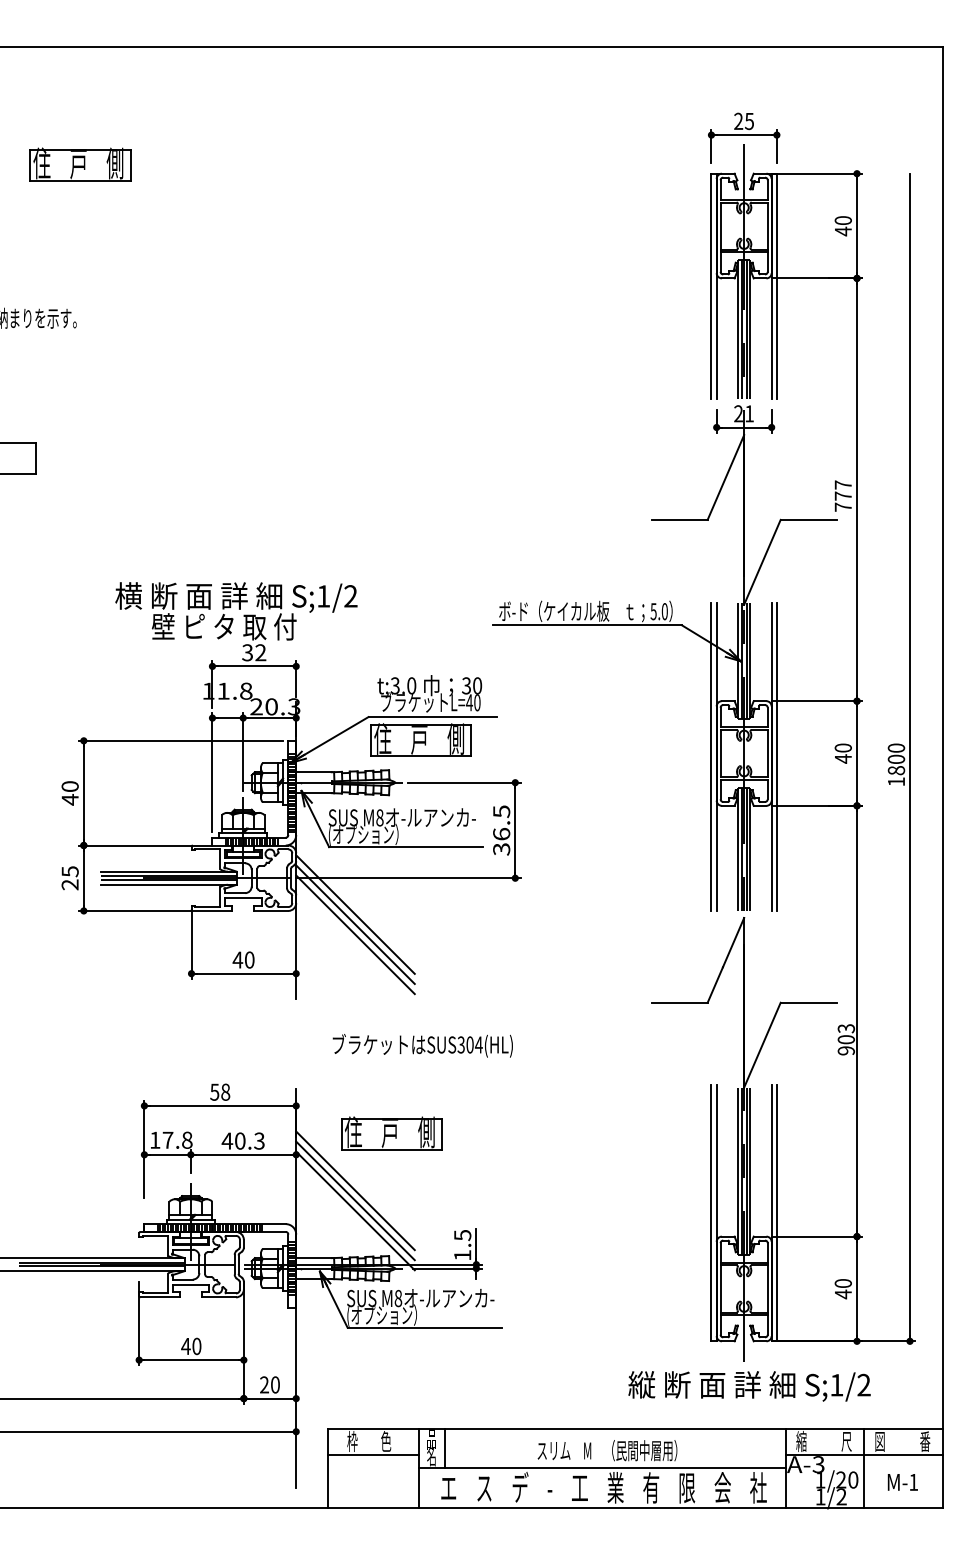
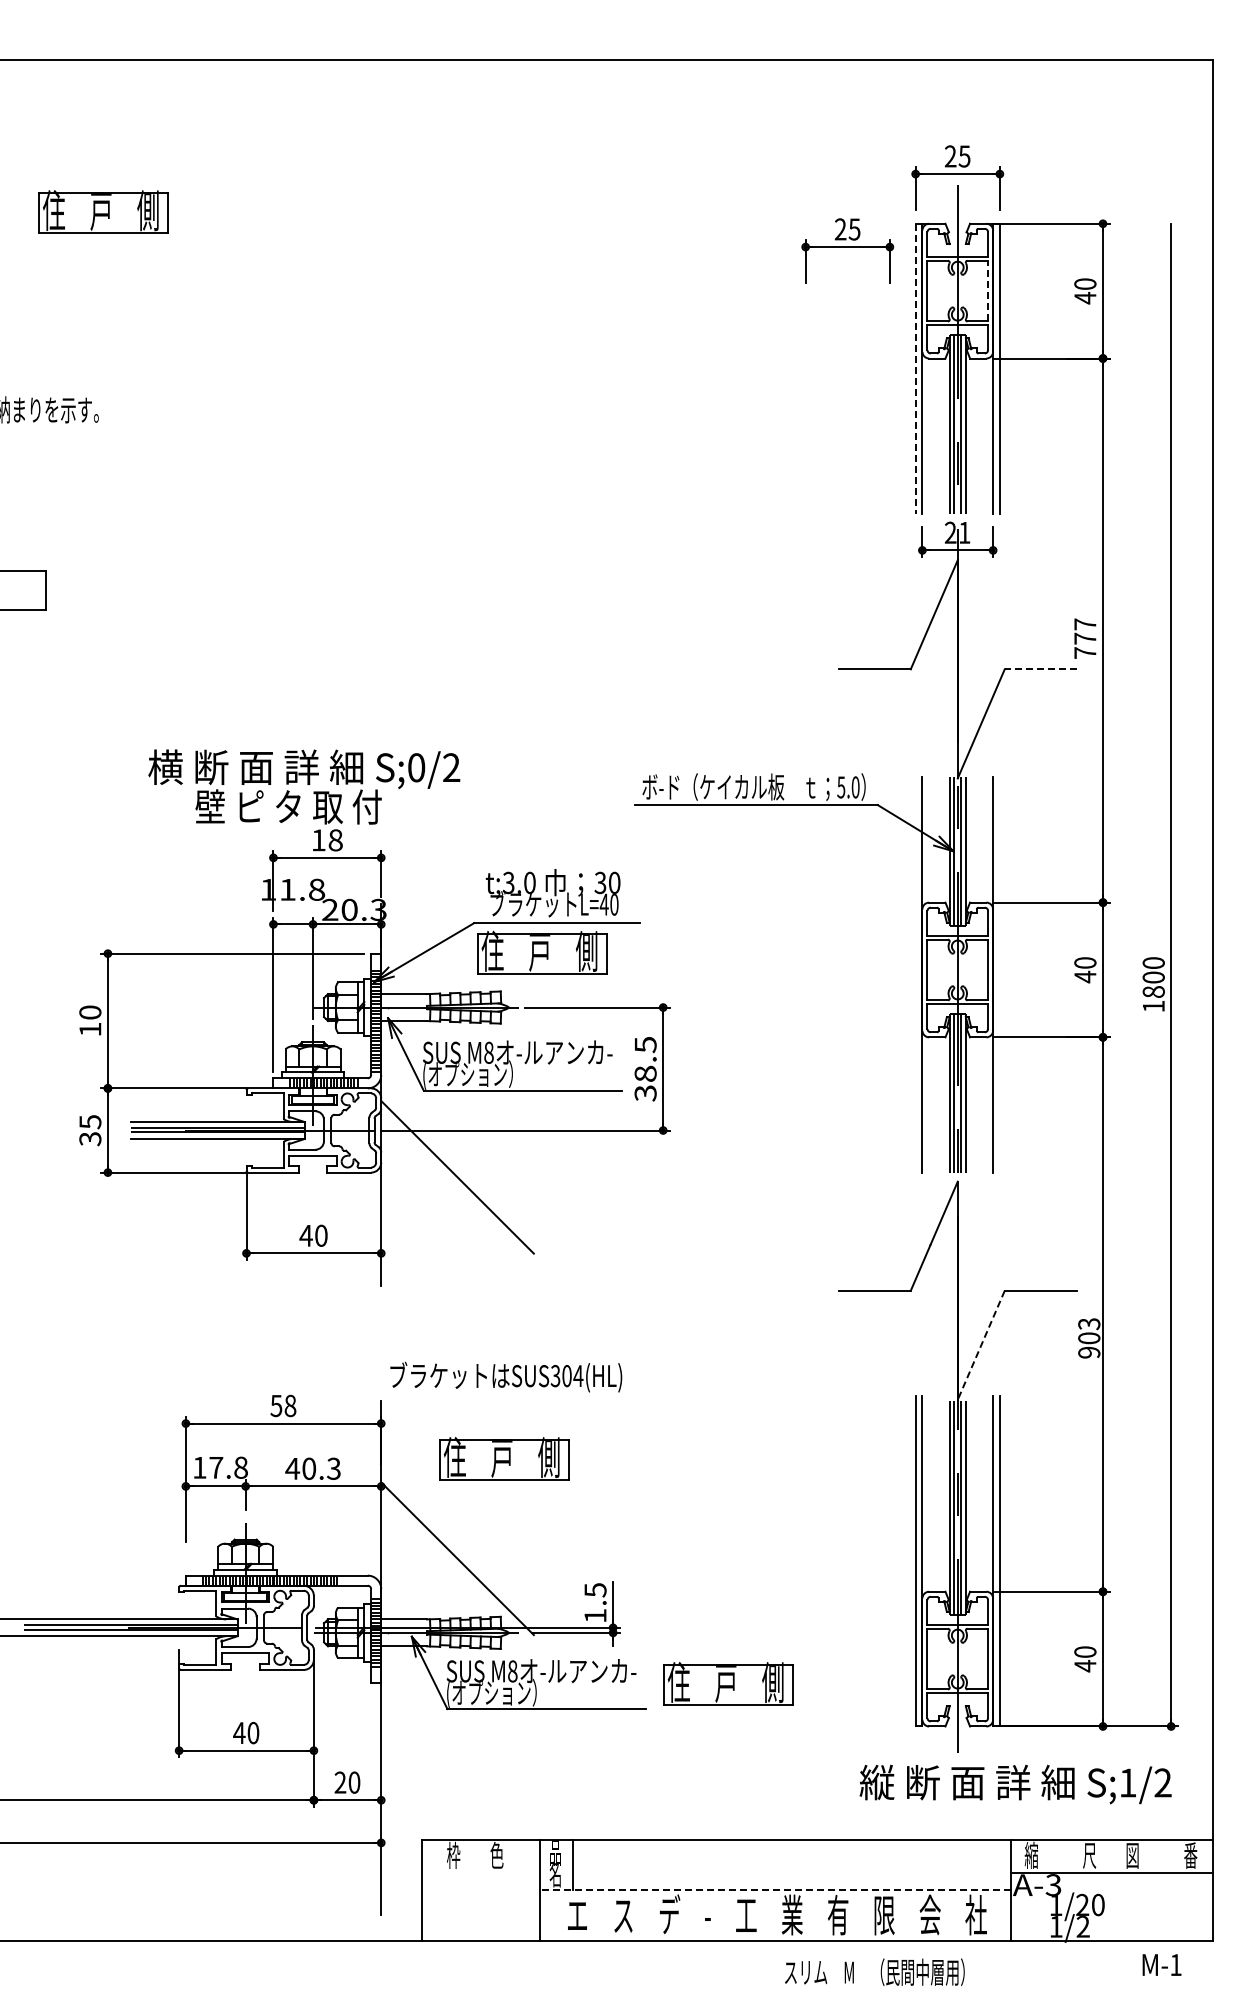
part: (658, 194) -> (847, 250), added
line: (768, 225) -> (988, 290), solid -> dashed
line: (711, 286) -> (915, 369), solid -> dashed
line: (808, 520) -> (1040, 669), solid -> dashed
text: (323, 596) -> (416, 767), S;1/2 -> S;0/2
text: (253, 652) -> (326, 840), 32 -> 18
line: (711, 757) -> (915, 974), removed
line: (776, 757) -> (999, 974), removed
text: (70, 799) -> (90, 1029), 40 -> 10
text: (501, 833) -> (645, 1073), 36.5 -> 38.5
text: (70, 885) -> (90, 1139), 25 -> 35
line: (355, 924) -> (457, 1189), removed
line: (355, 934) -> (457, 1202), removed
text: (423, 1045) -> (506, 1376), moved
line: (762, 1045) -> (981, 1345), solid -> dashed
line: (355, 1190) -> (457, 1532), removed
line: (355, 1200) -> (457, 1545), removed
part: (566, 1307) -> (728, 1683), added
text: (749, 1386) -> (1015, 1784), moved
text: (607, 1450) -> (874, 1971), moved
line: (373, 1455) -> (480, 1873), removed
line: (864, 1467) -> (1112, 1889), removed
line: (602, 1468) -> (775, 1890), solid -> dashed
text: (902, 1481) -> (1161, 1964), moved

